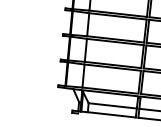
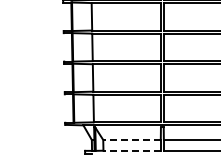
line: (113, 105) -> (132, 139), solid -> dashed
line: (112, 114) -> (132, 150), solid -> dashed

